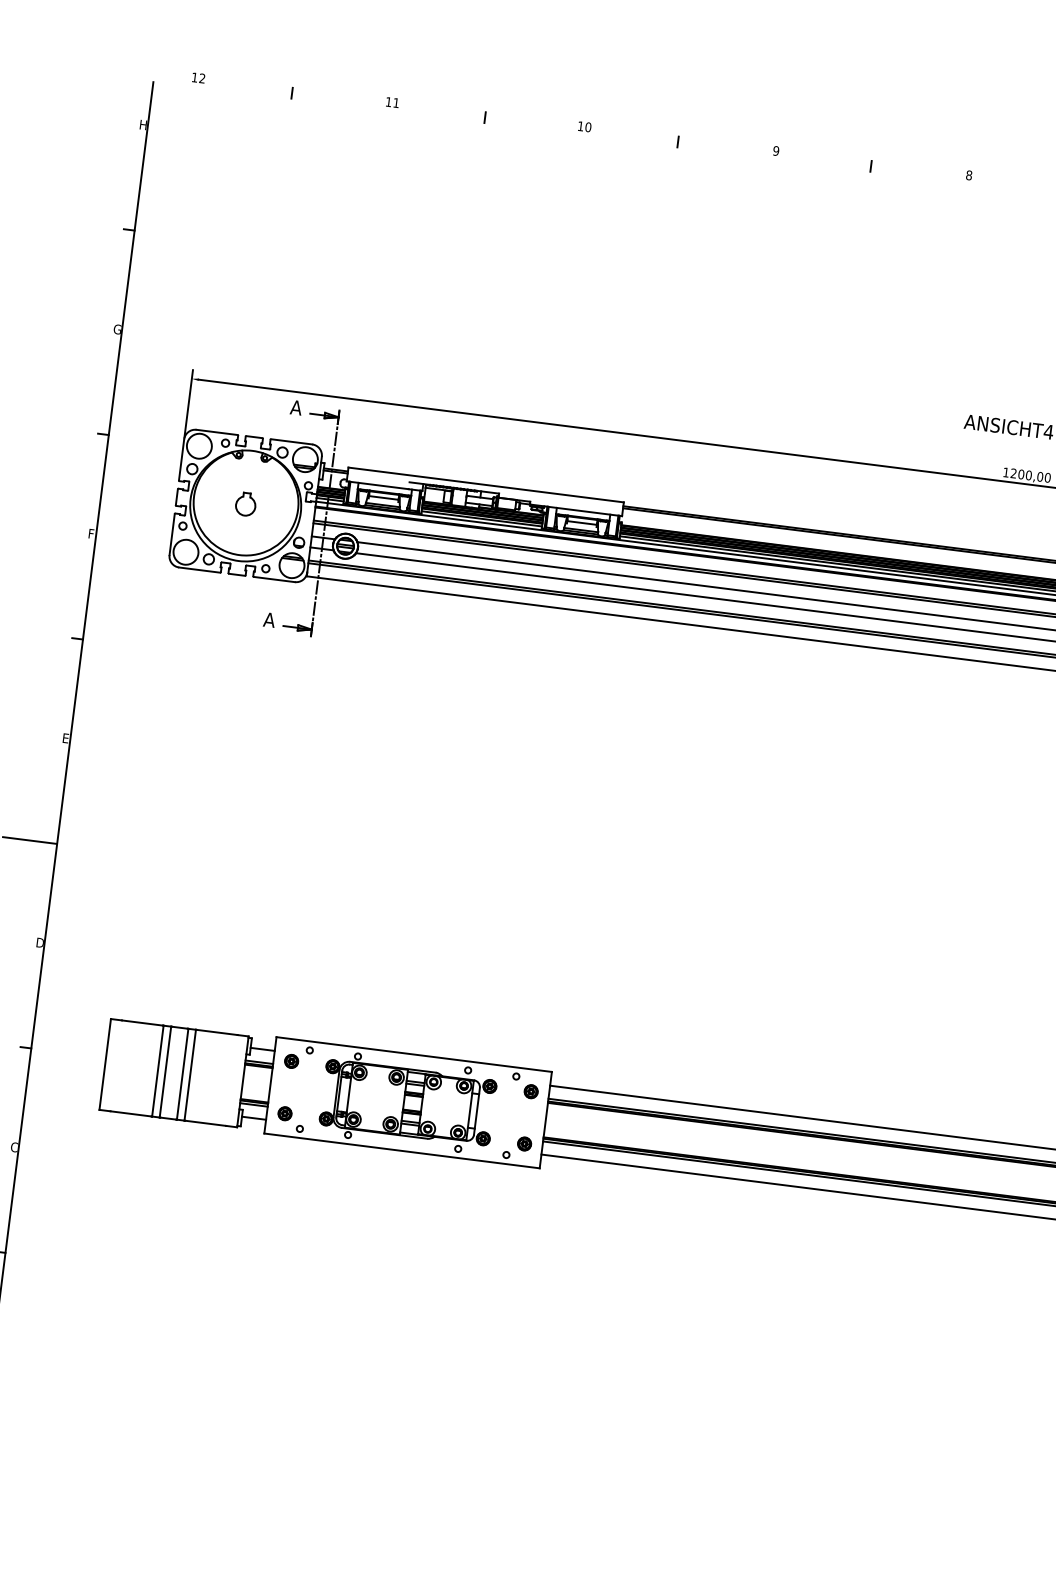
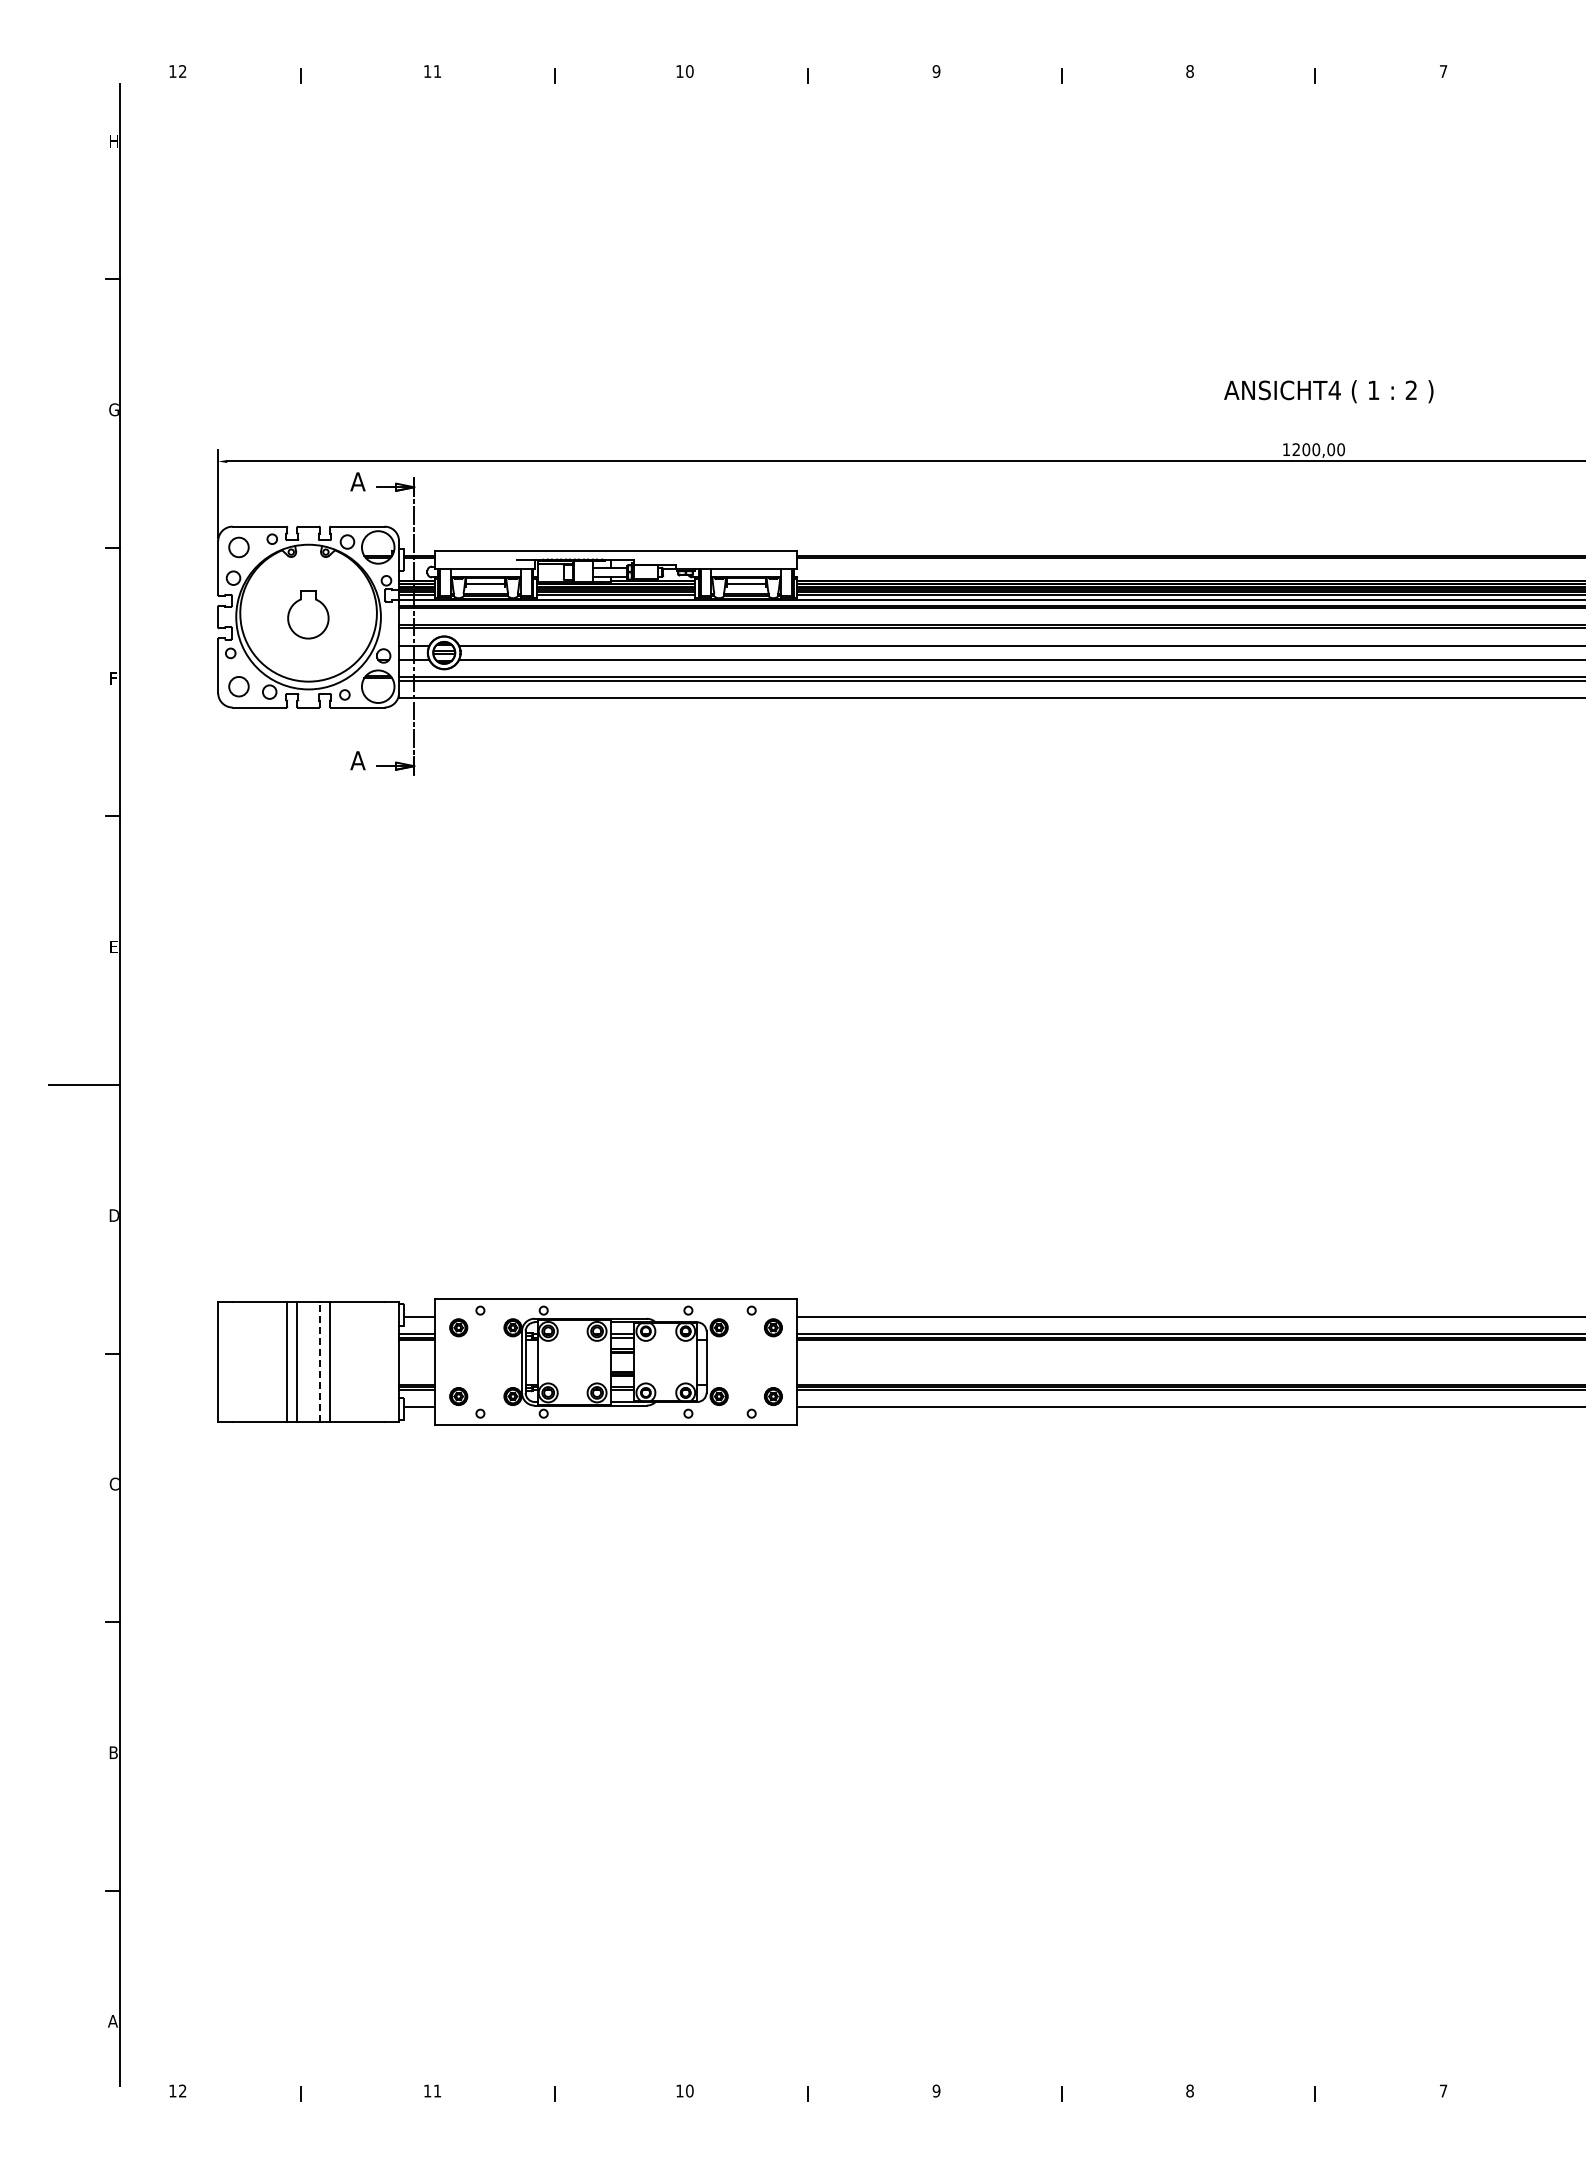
circle: (199, 446) -> (238, 547), size x0.6
part: (245, 503) -> (308, 614), size x1.6
circle: (185, 552) -> (238, 686), size x0.6
line: (182, 1074) -> (319, 1362), solid -> dashed

